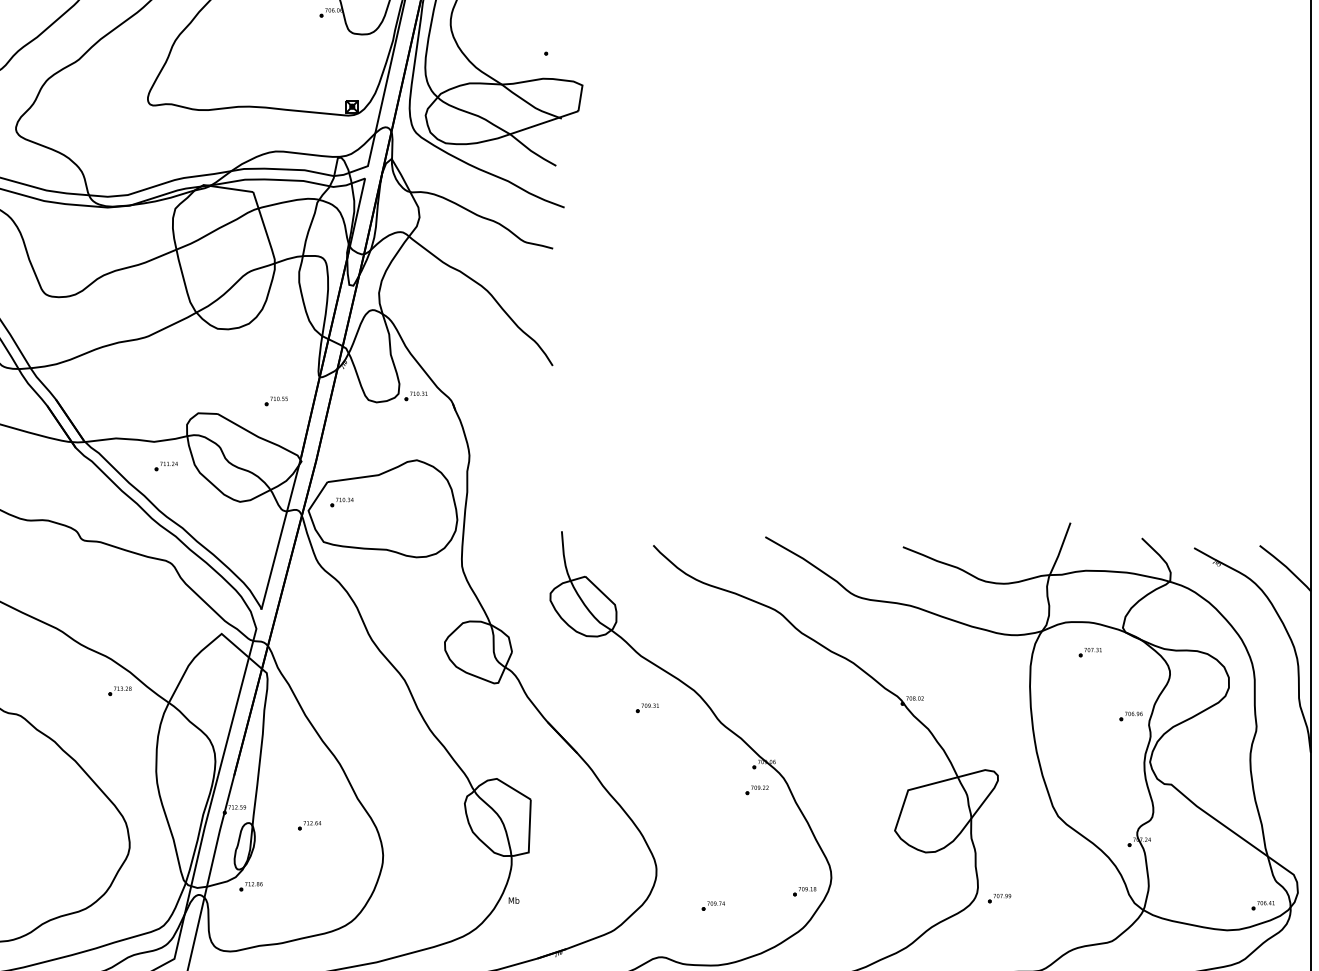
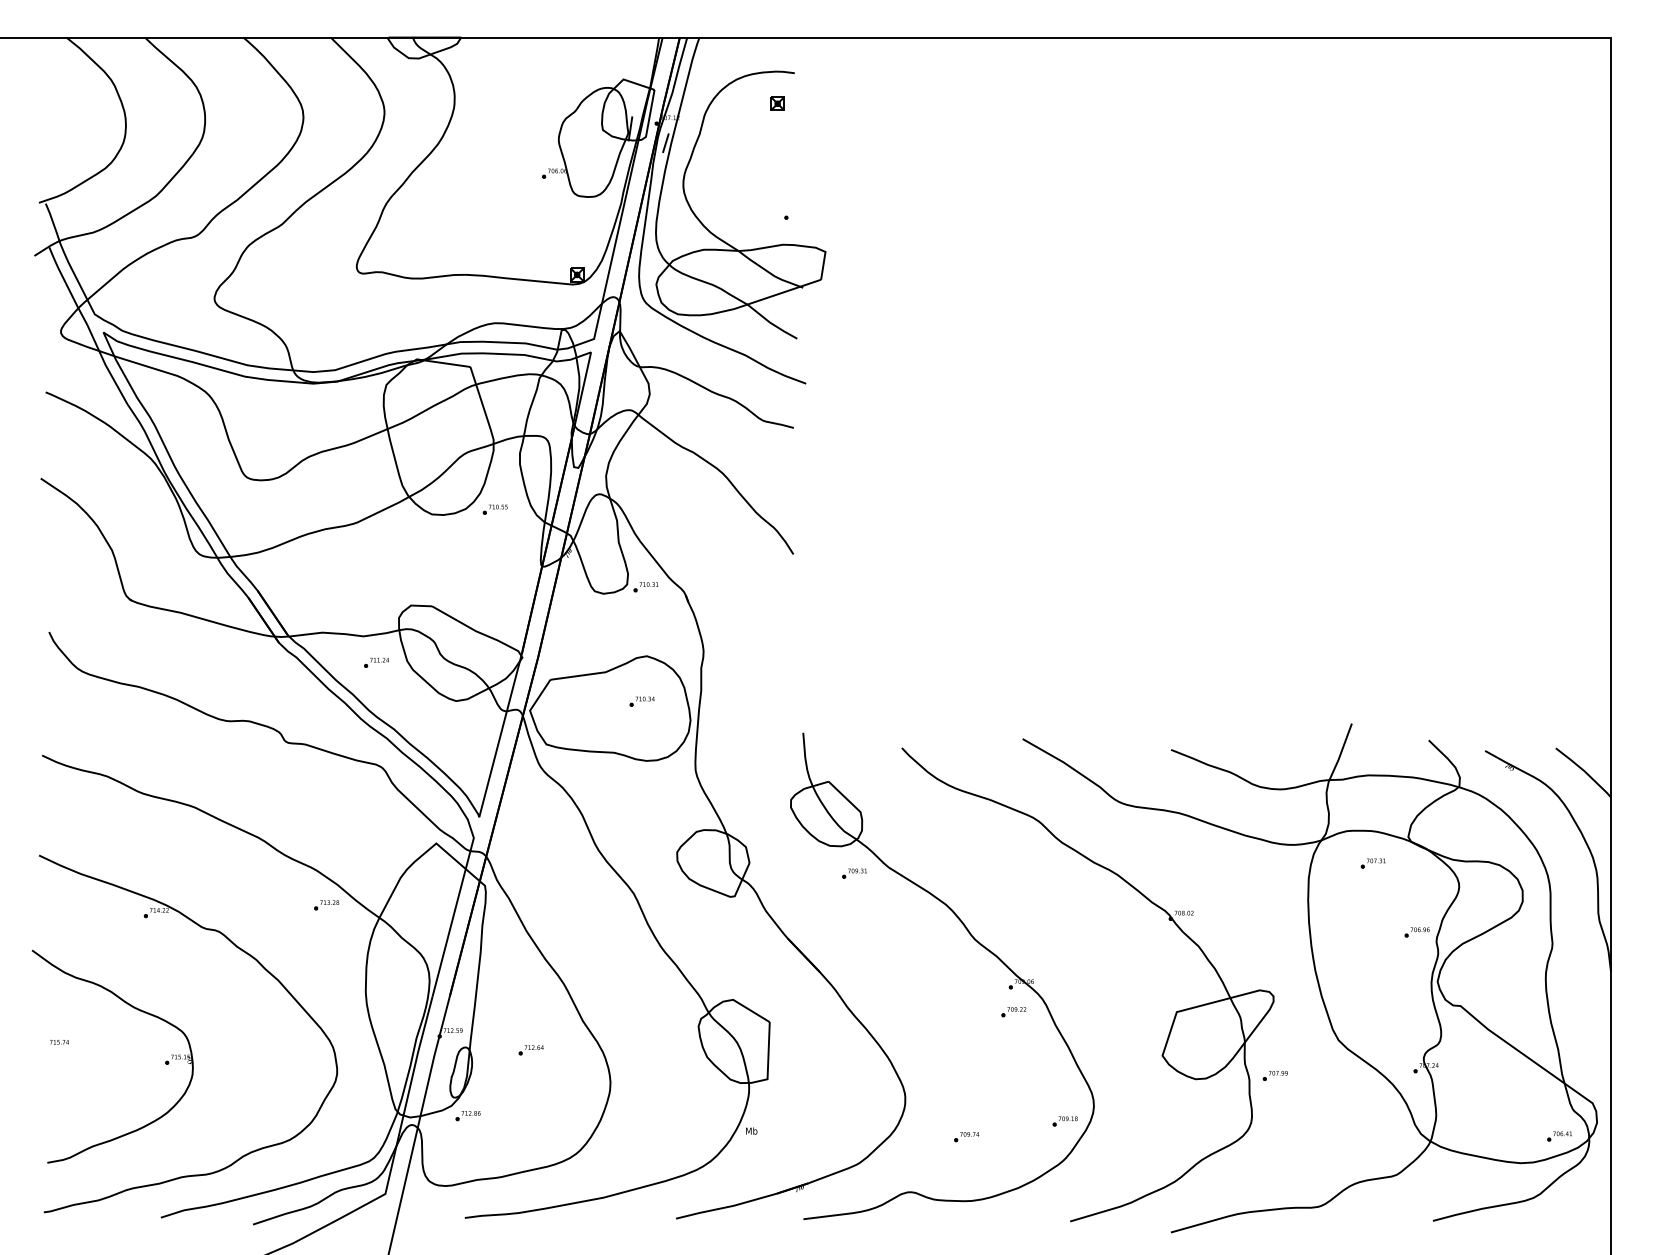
part: (275, 401) -> (494, 509), moved
part: (341, 502) -> (641, 701), moved
part: (647, 708) -> (854, 873), moved
part: (998, 898) -> (1274, 1075), moved

